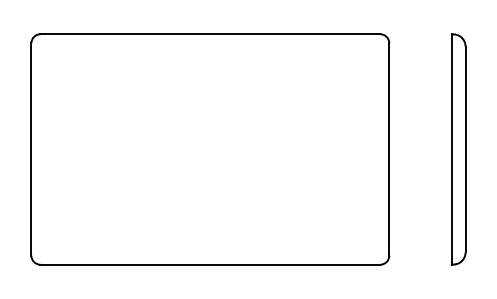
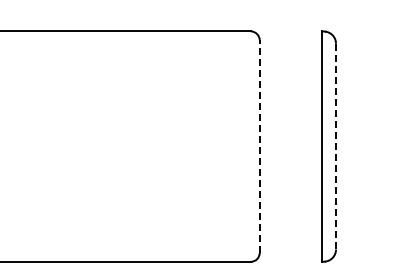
line: (389, 148) -> (259, 145), solid -> dashed
line: (465, 149) -> (335, 146), solid -> dashed

